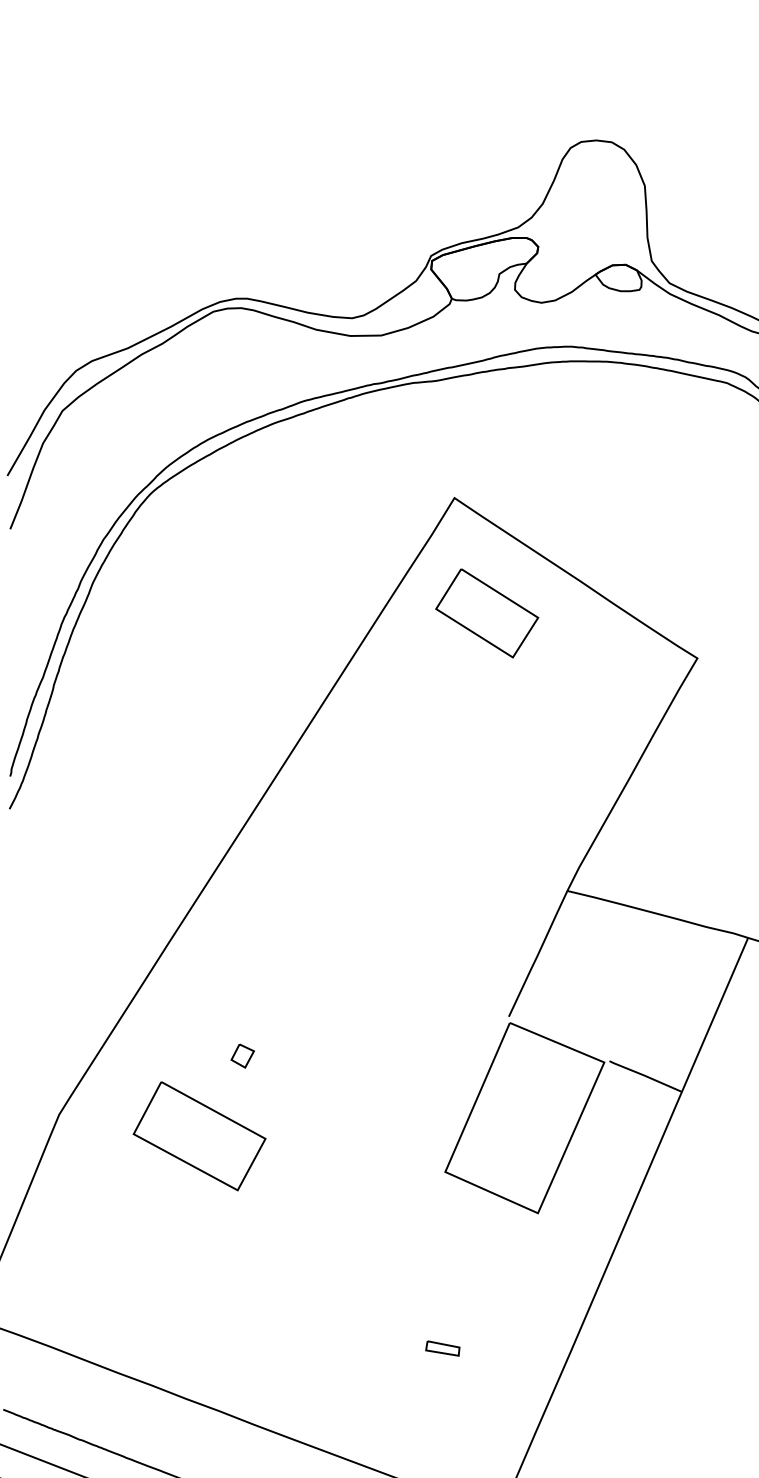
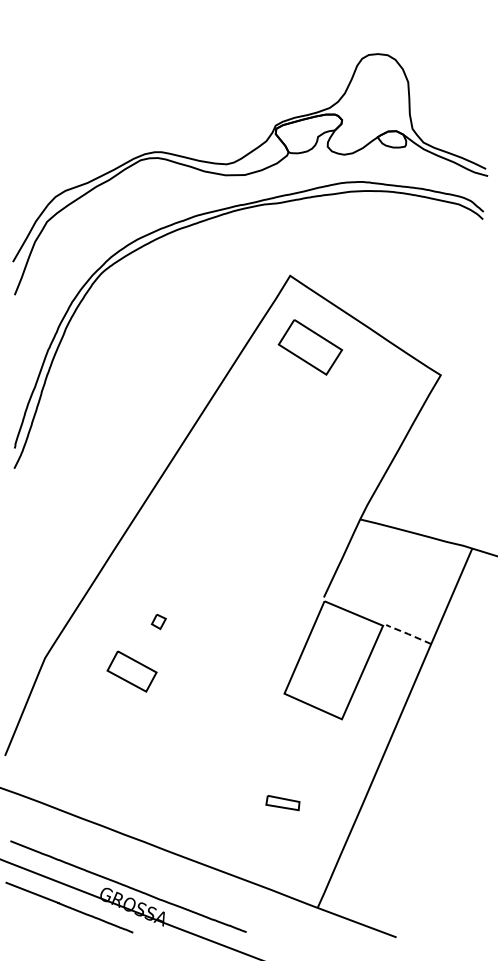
line: (645, 1076) -> (408, 634), solid -> dashed
part: (198, 1136) -> (131, 671), size x0.6
part: (442, 1349) -> (282, 803), size x1.6

